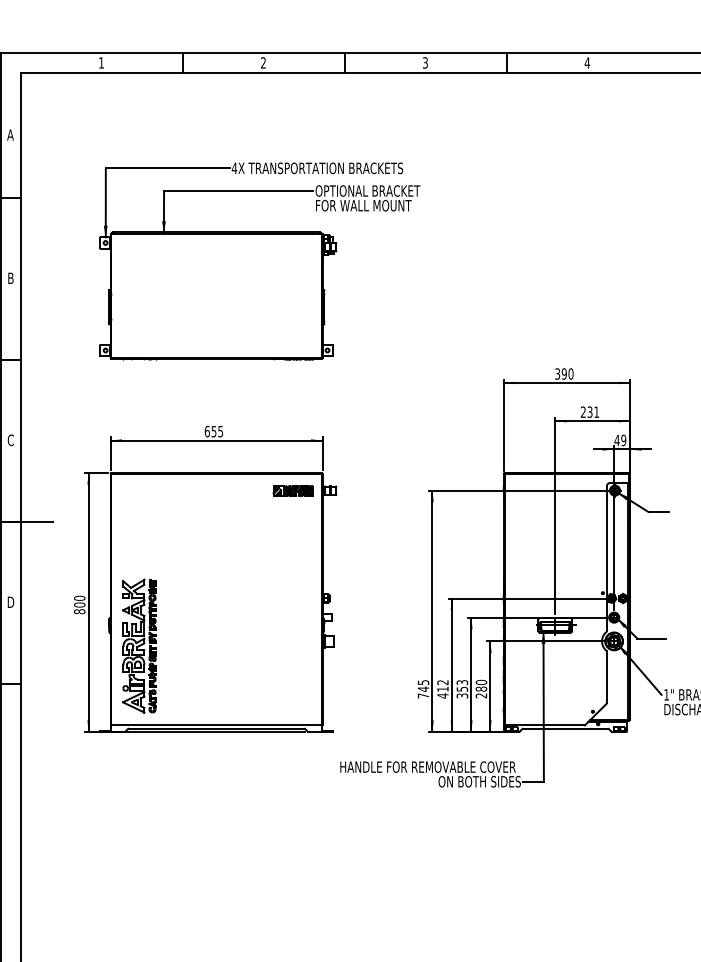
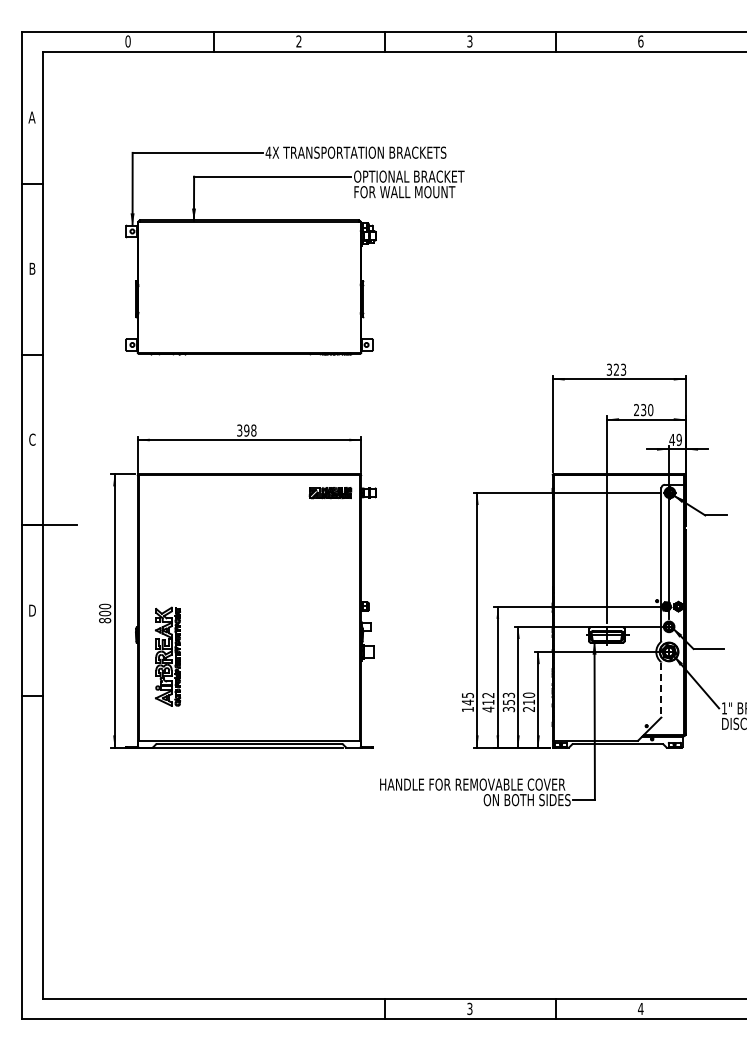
text: (100, 62) -> (127, 41), 1 -> 0
text: (587, 62) -> (640, 41), 4 -> 6
text: (567, 373) -> (619, 369), 390 -> 323
text: (596, 412) -> (650, 410), 231 -> 230
text: (213, 431) -> (246, 430), 655 -> 398
part: (138, 645) -> (167, 656), size x0.7
line: (606, 677) -> (661, 690), solid -> dashed
text: (480, 688) -> (528, 701), 280 -> 210
text: (423, 695) -> (467, 709), 745 -> 145

